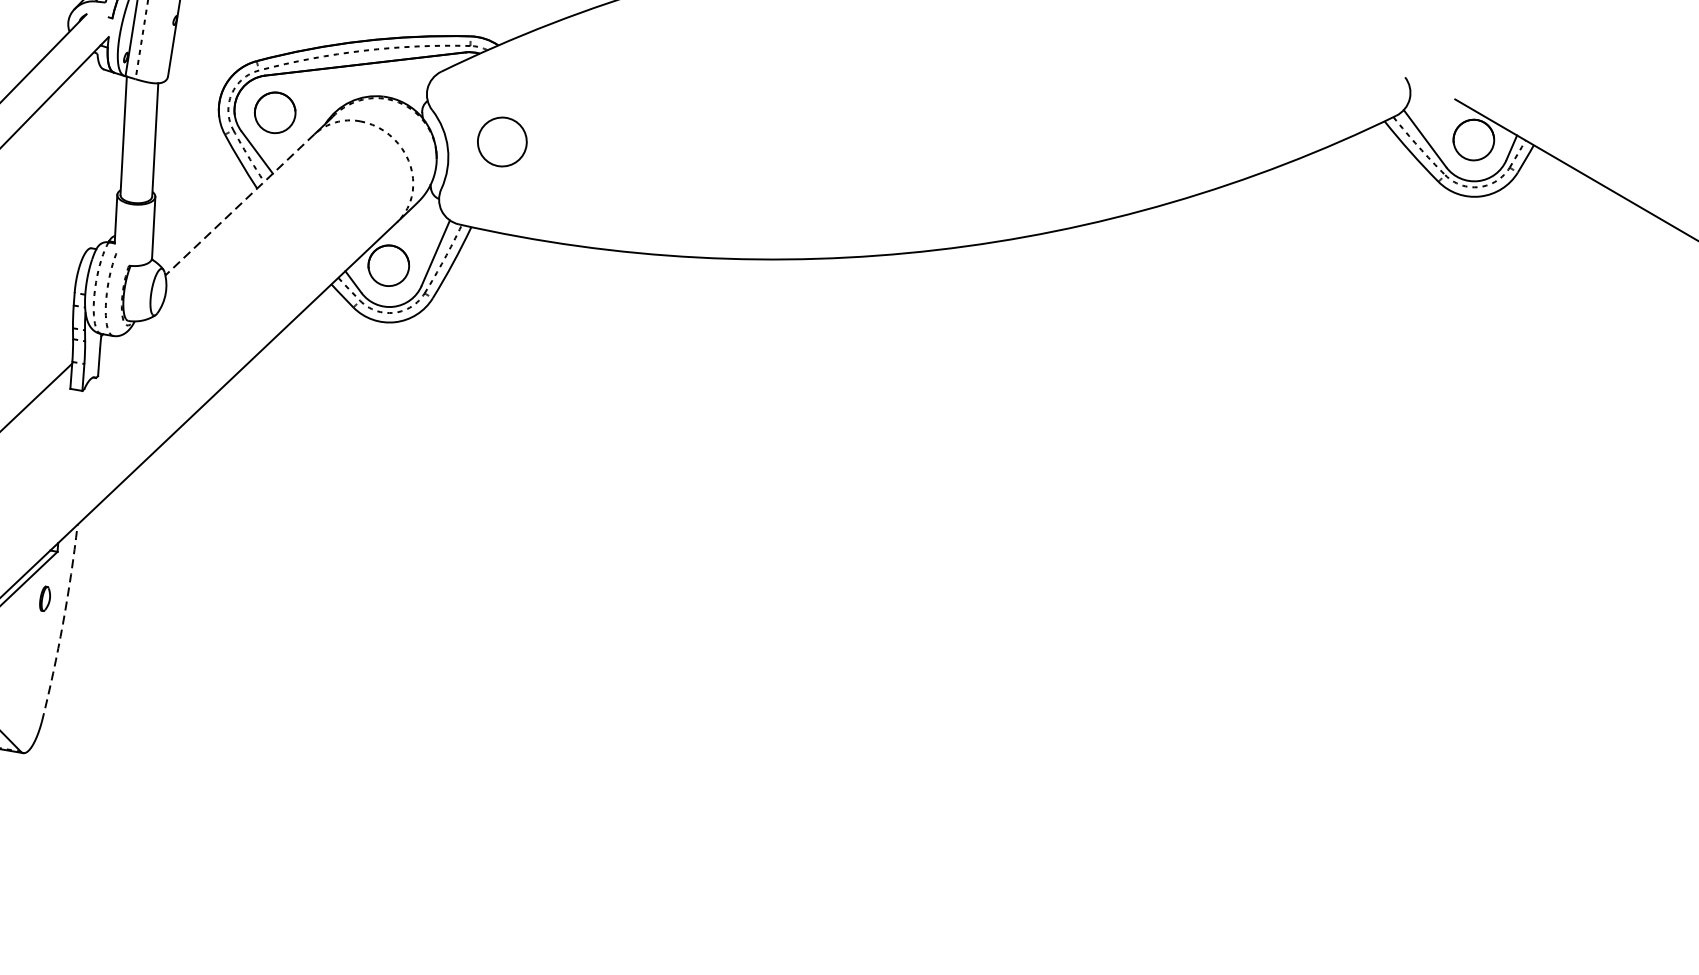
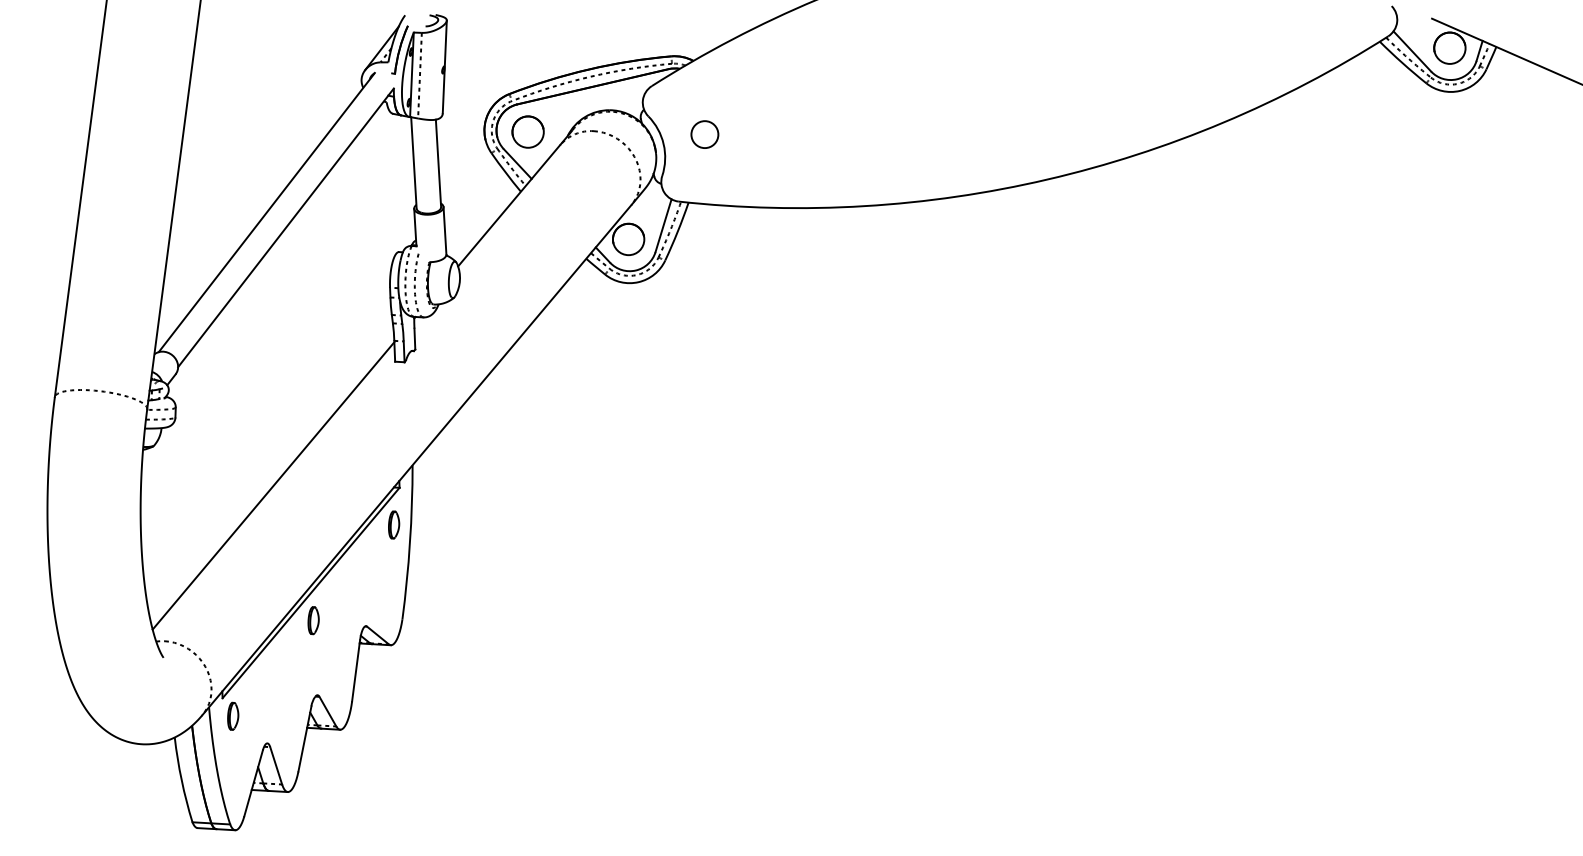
circle: (501, 141) -> (704, 134), size x0.71
line: (239, 205) -> (508, 206), dashed -> solid
part: (45, 598) -> (394, 524), size x1.43
arc: (63, 623) -> (410, 542), dashed -> solid

